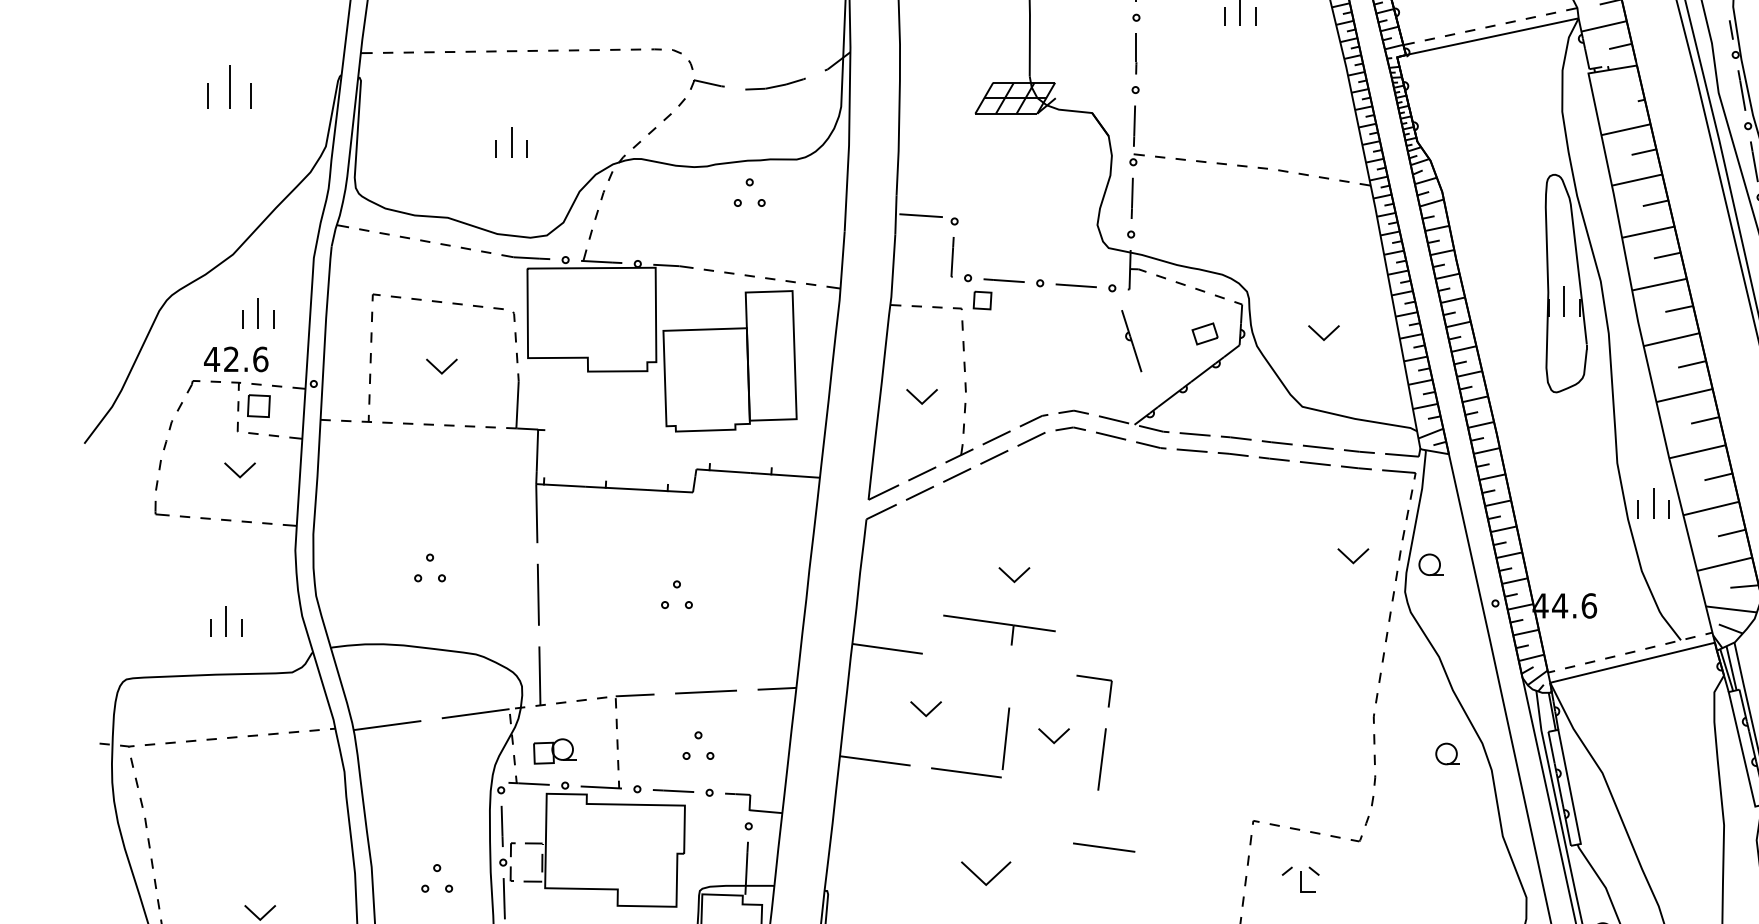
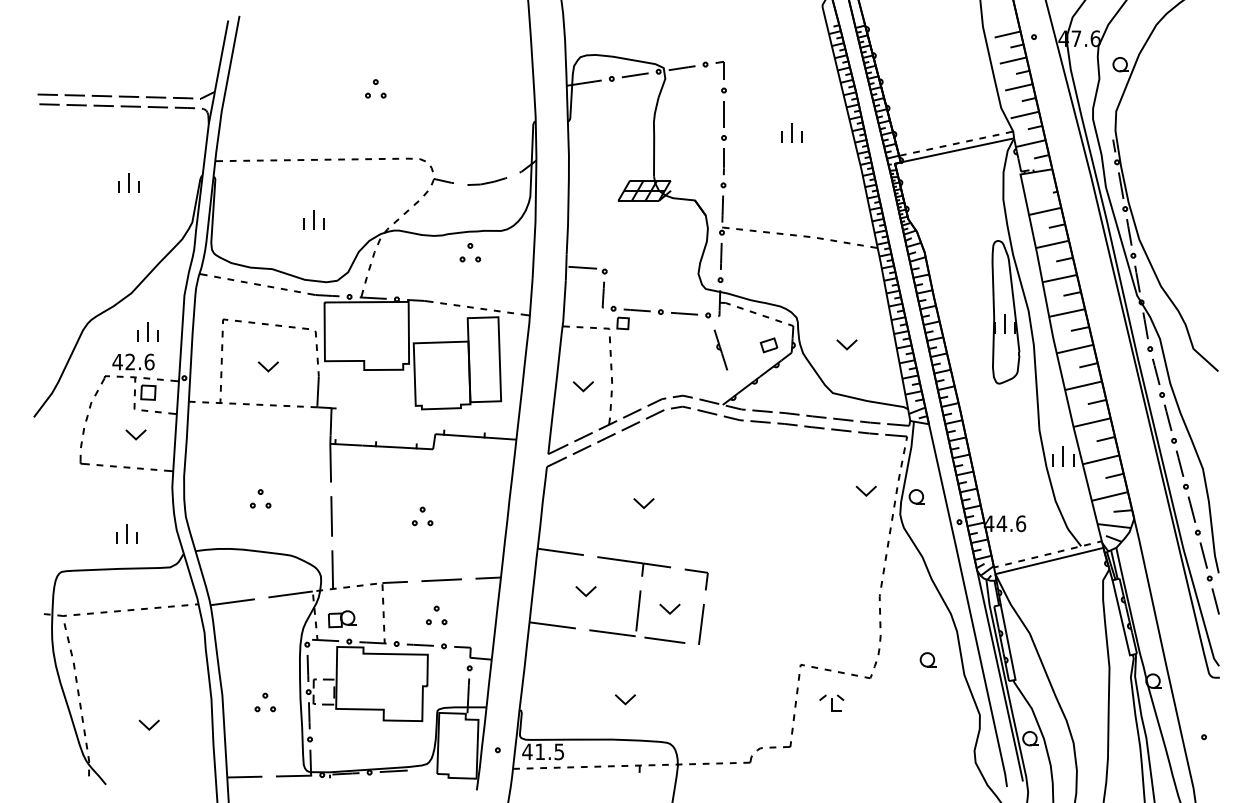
part: (228, 85) -> (128, 182), size x0.71
part: (998, 629) -> (633, 566), moved
part: (1446, 753) -> (927, 659), moved
line: (1103, 846) -> (664, 639), moved
part: (986, 873) -> (625, 699), size x0.62

